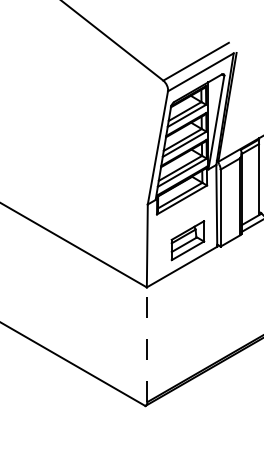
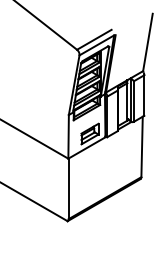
line: (147, 343) -> (68, 188), dashed -> solid

